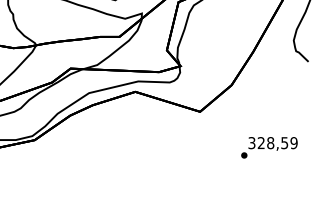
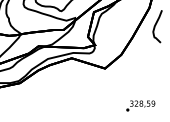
text: (268, 146) -> (140, 105), moved

